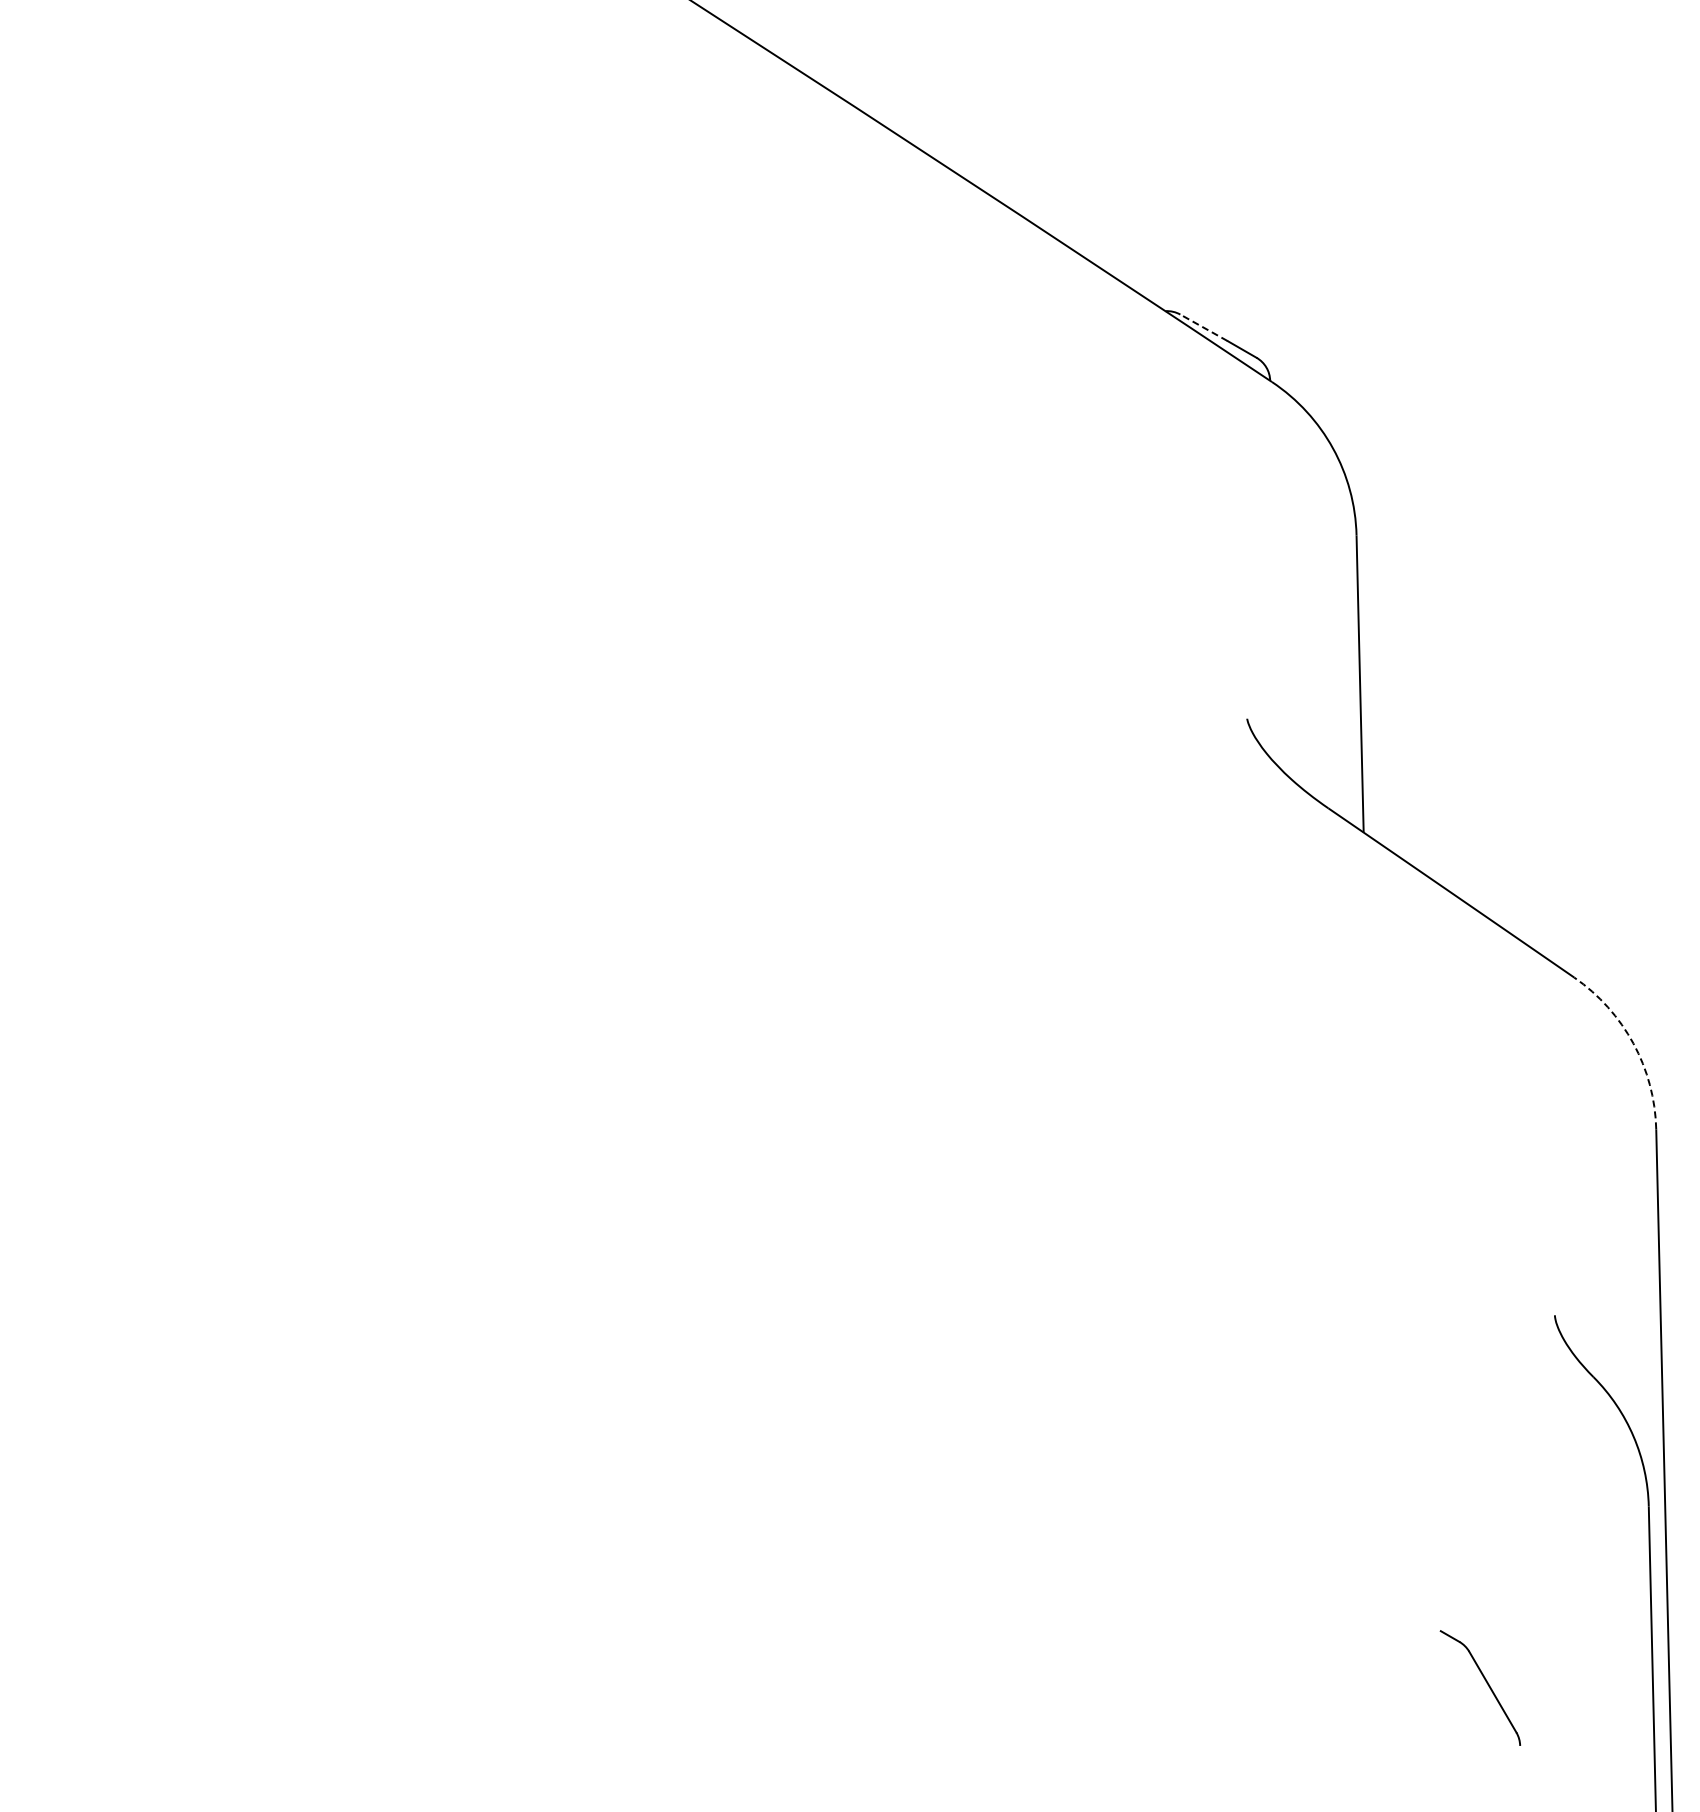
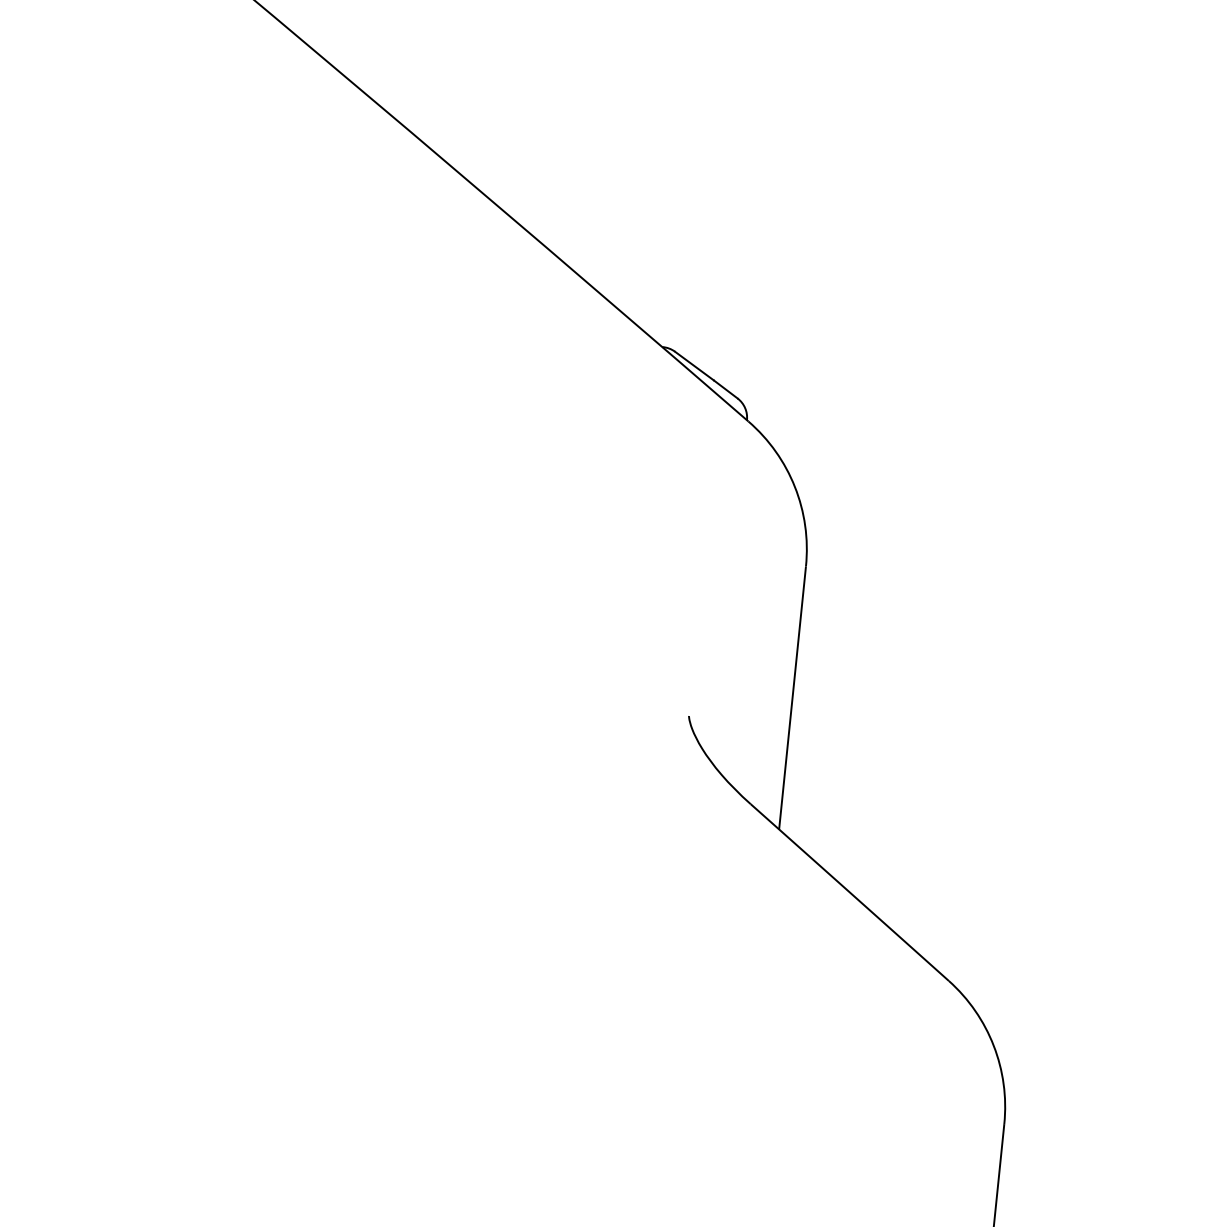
line: (1203, 327) -> (694, 365), dashed -> solid
arc: (1633, 1043) -> (993, 1045), dashed -> solid

